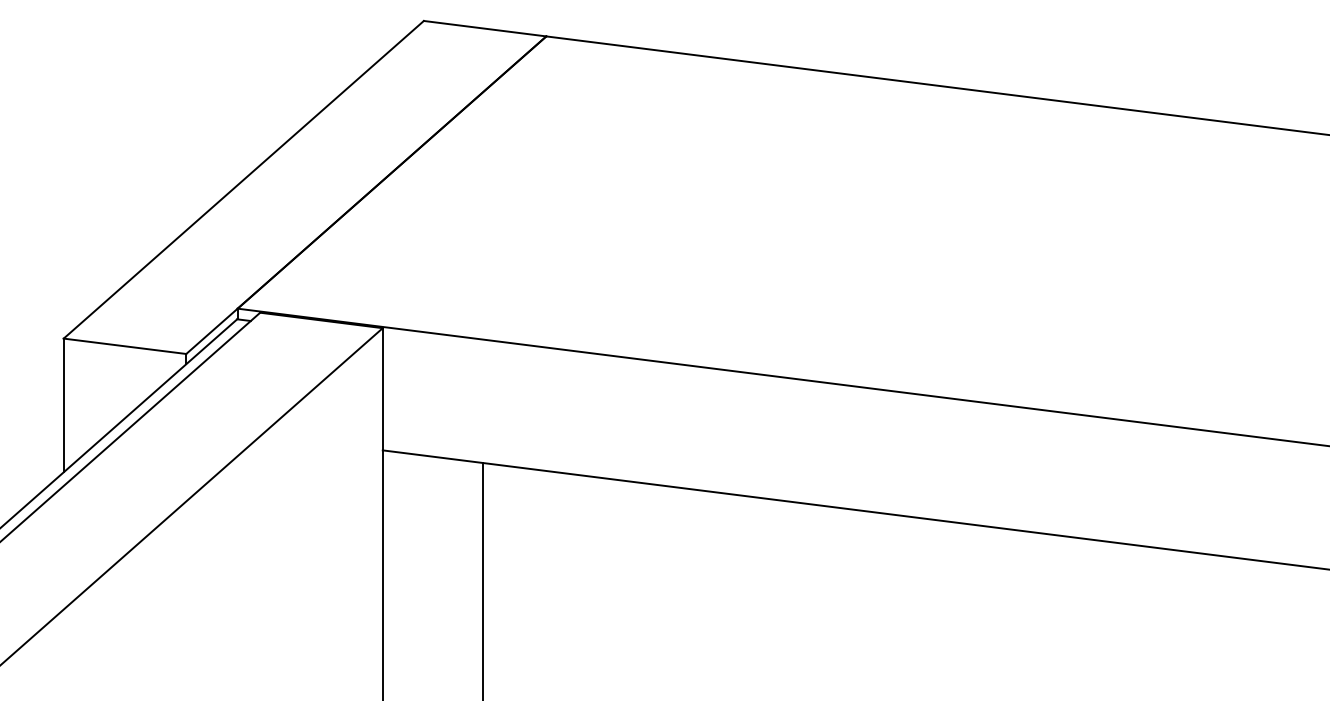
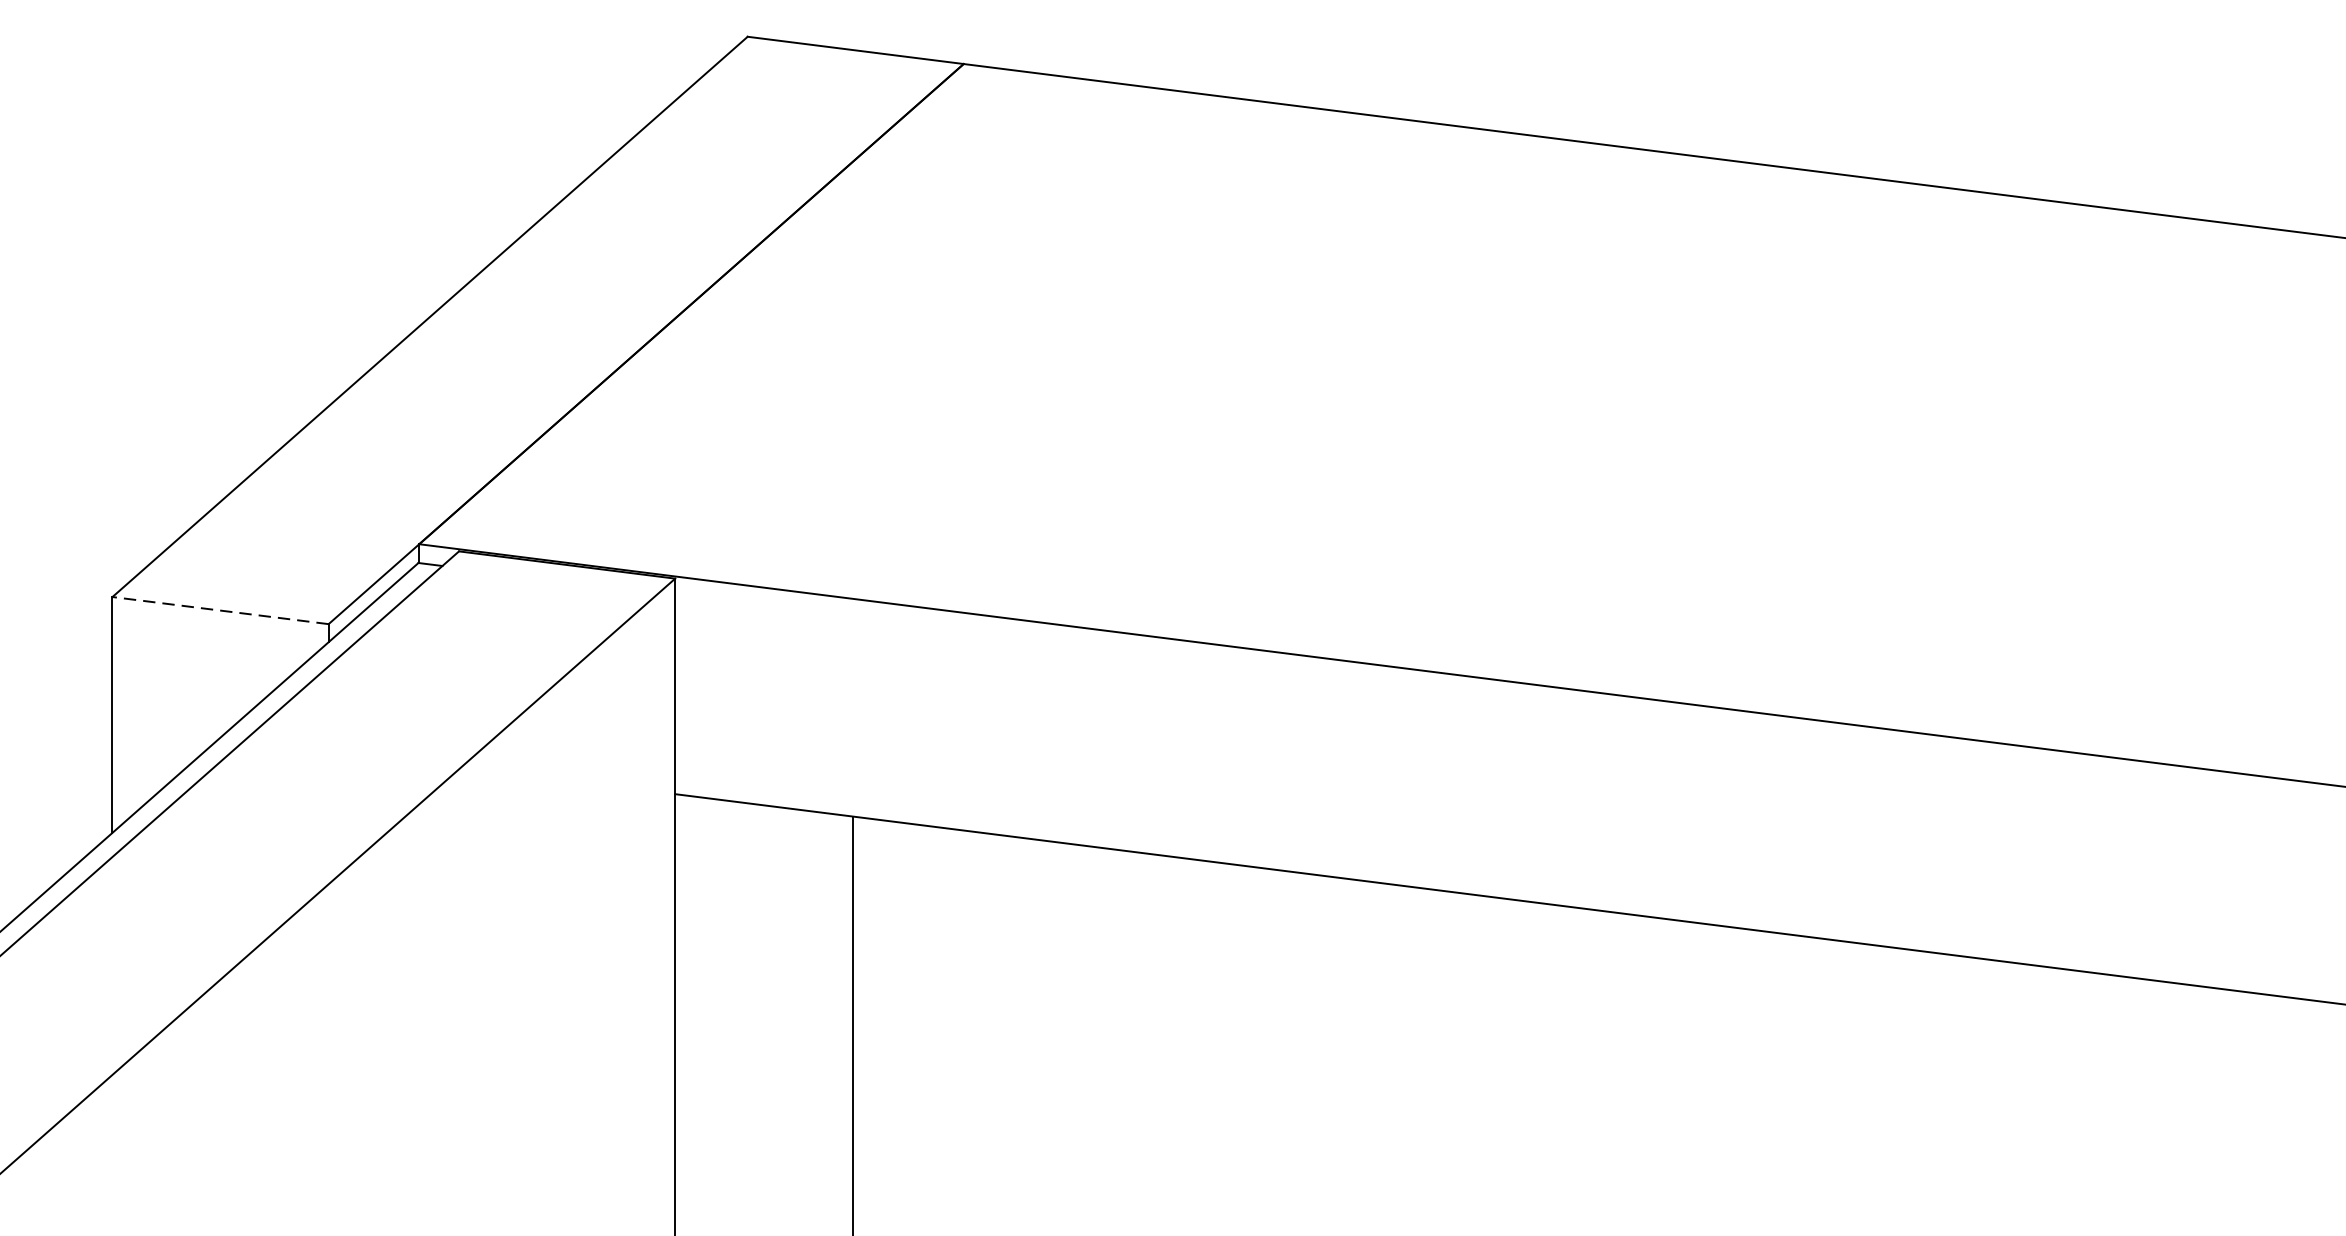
line: (125, 346) -> (221, 610), solid -> dashed

